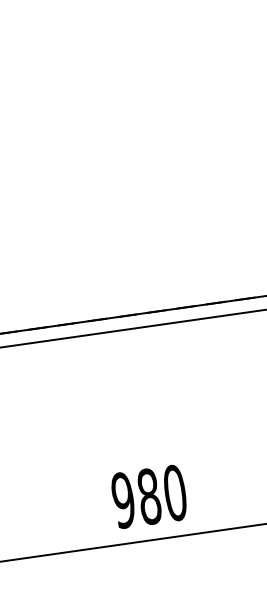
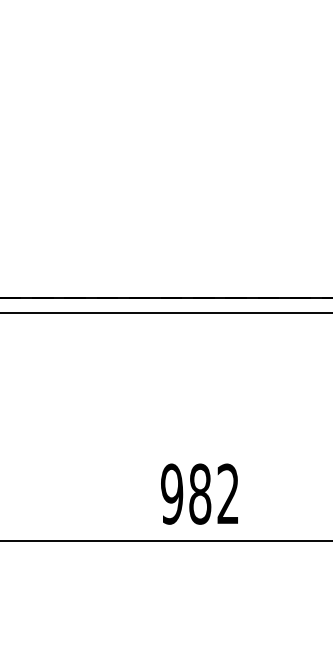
text: (175, 492) -> (228, 493), 980 -> 982

